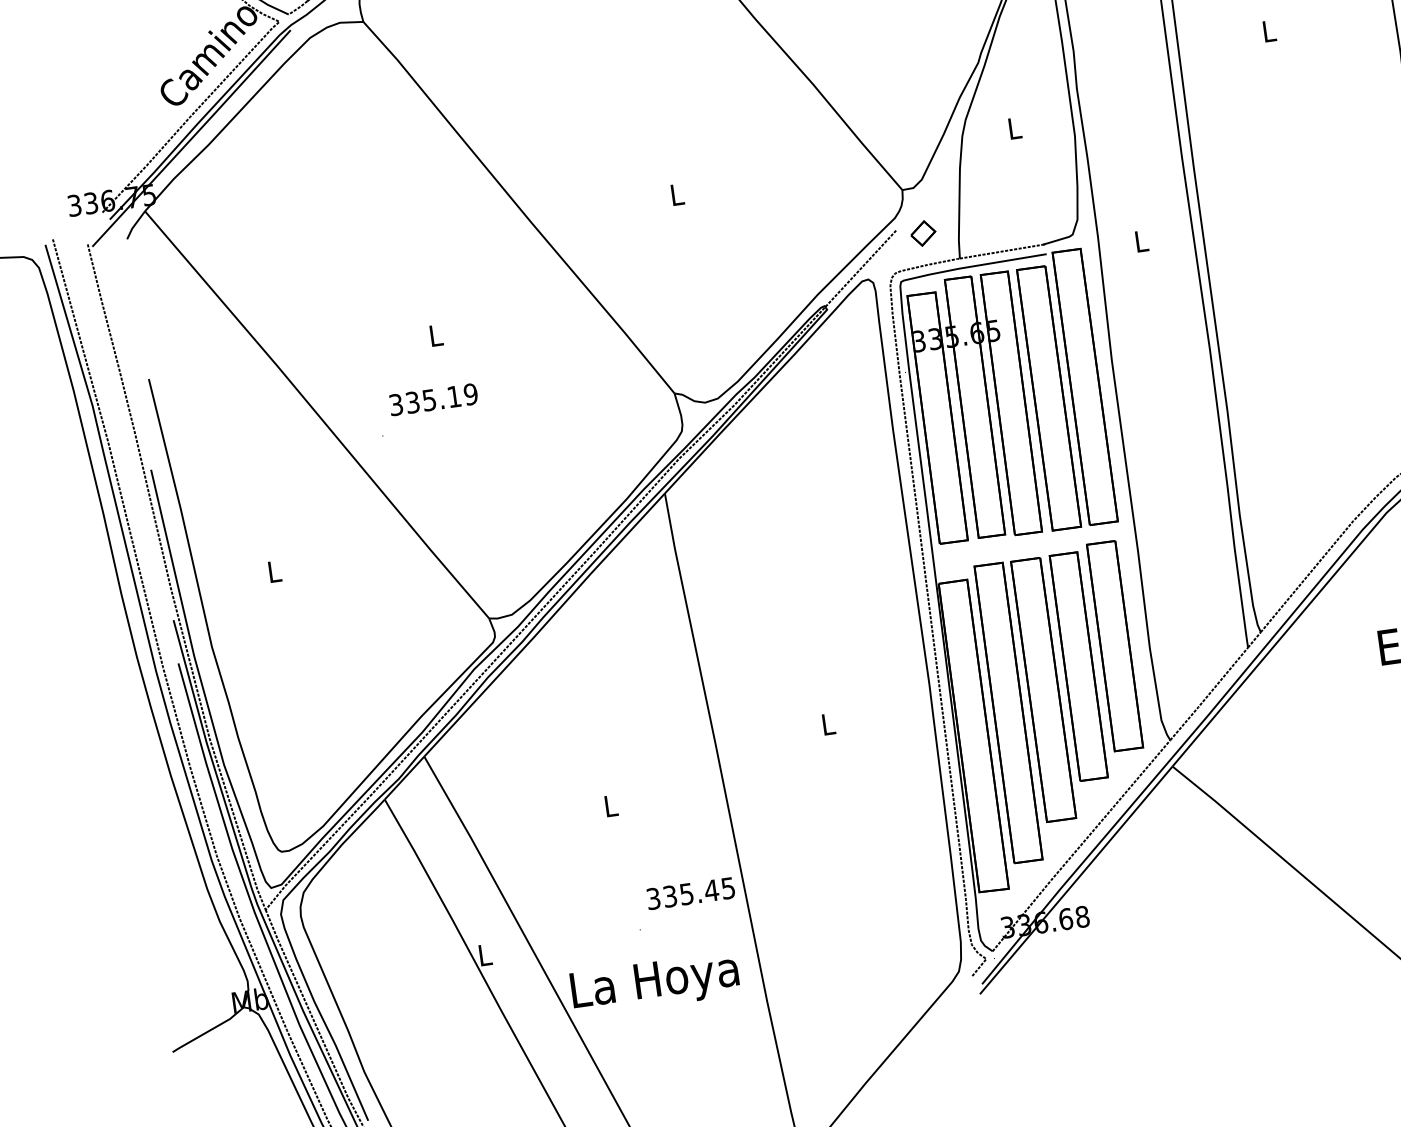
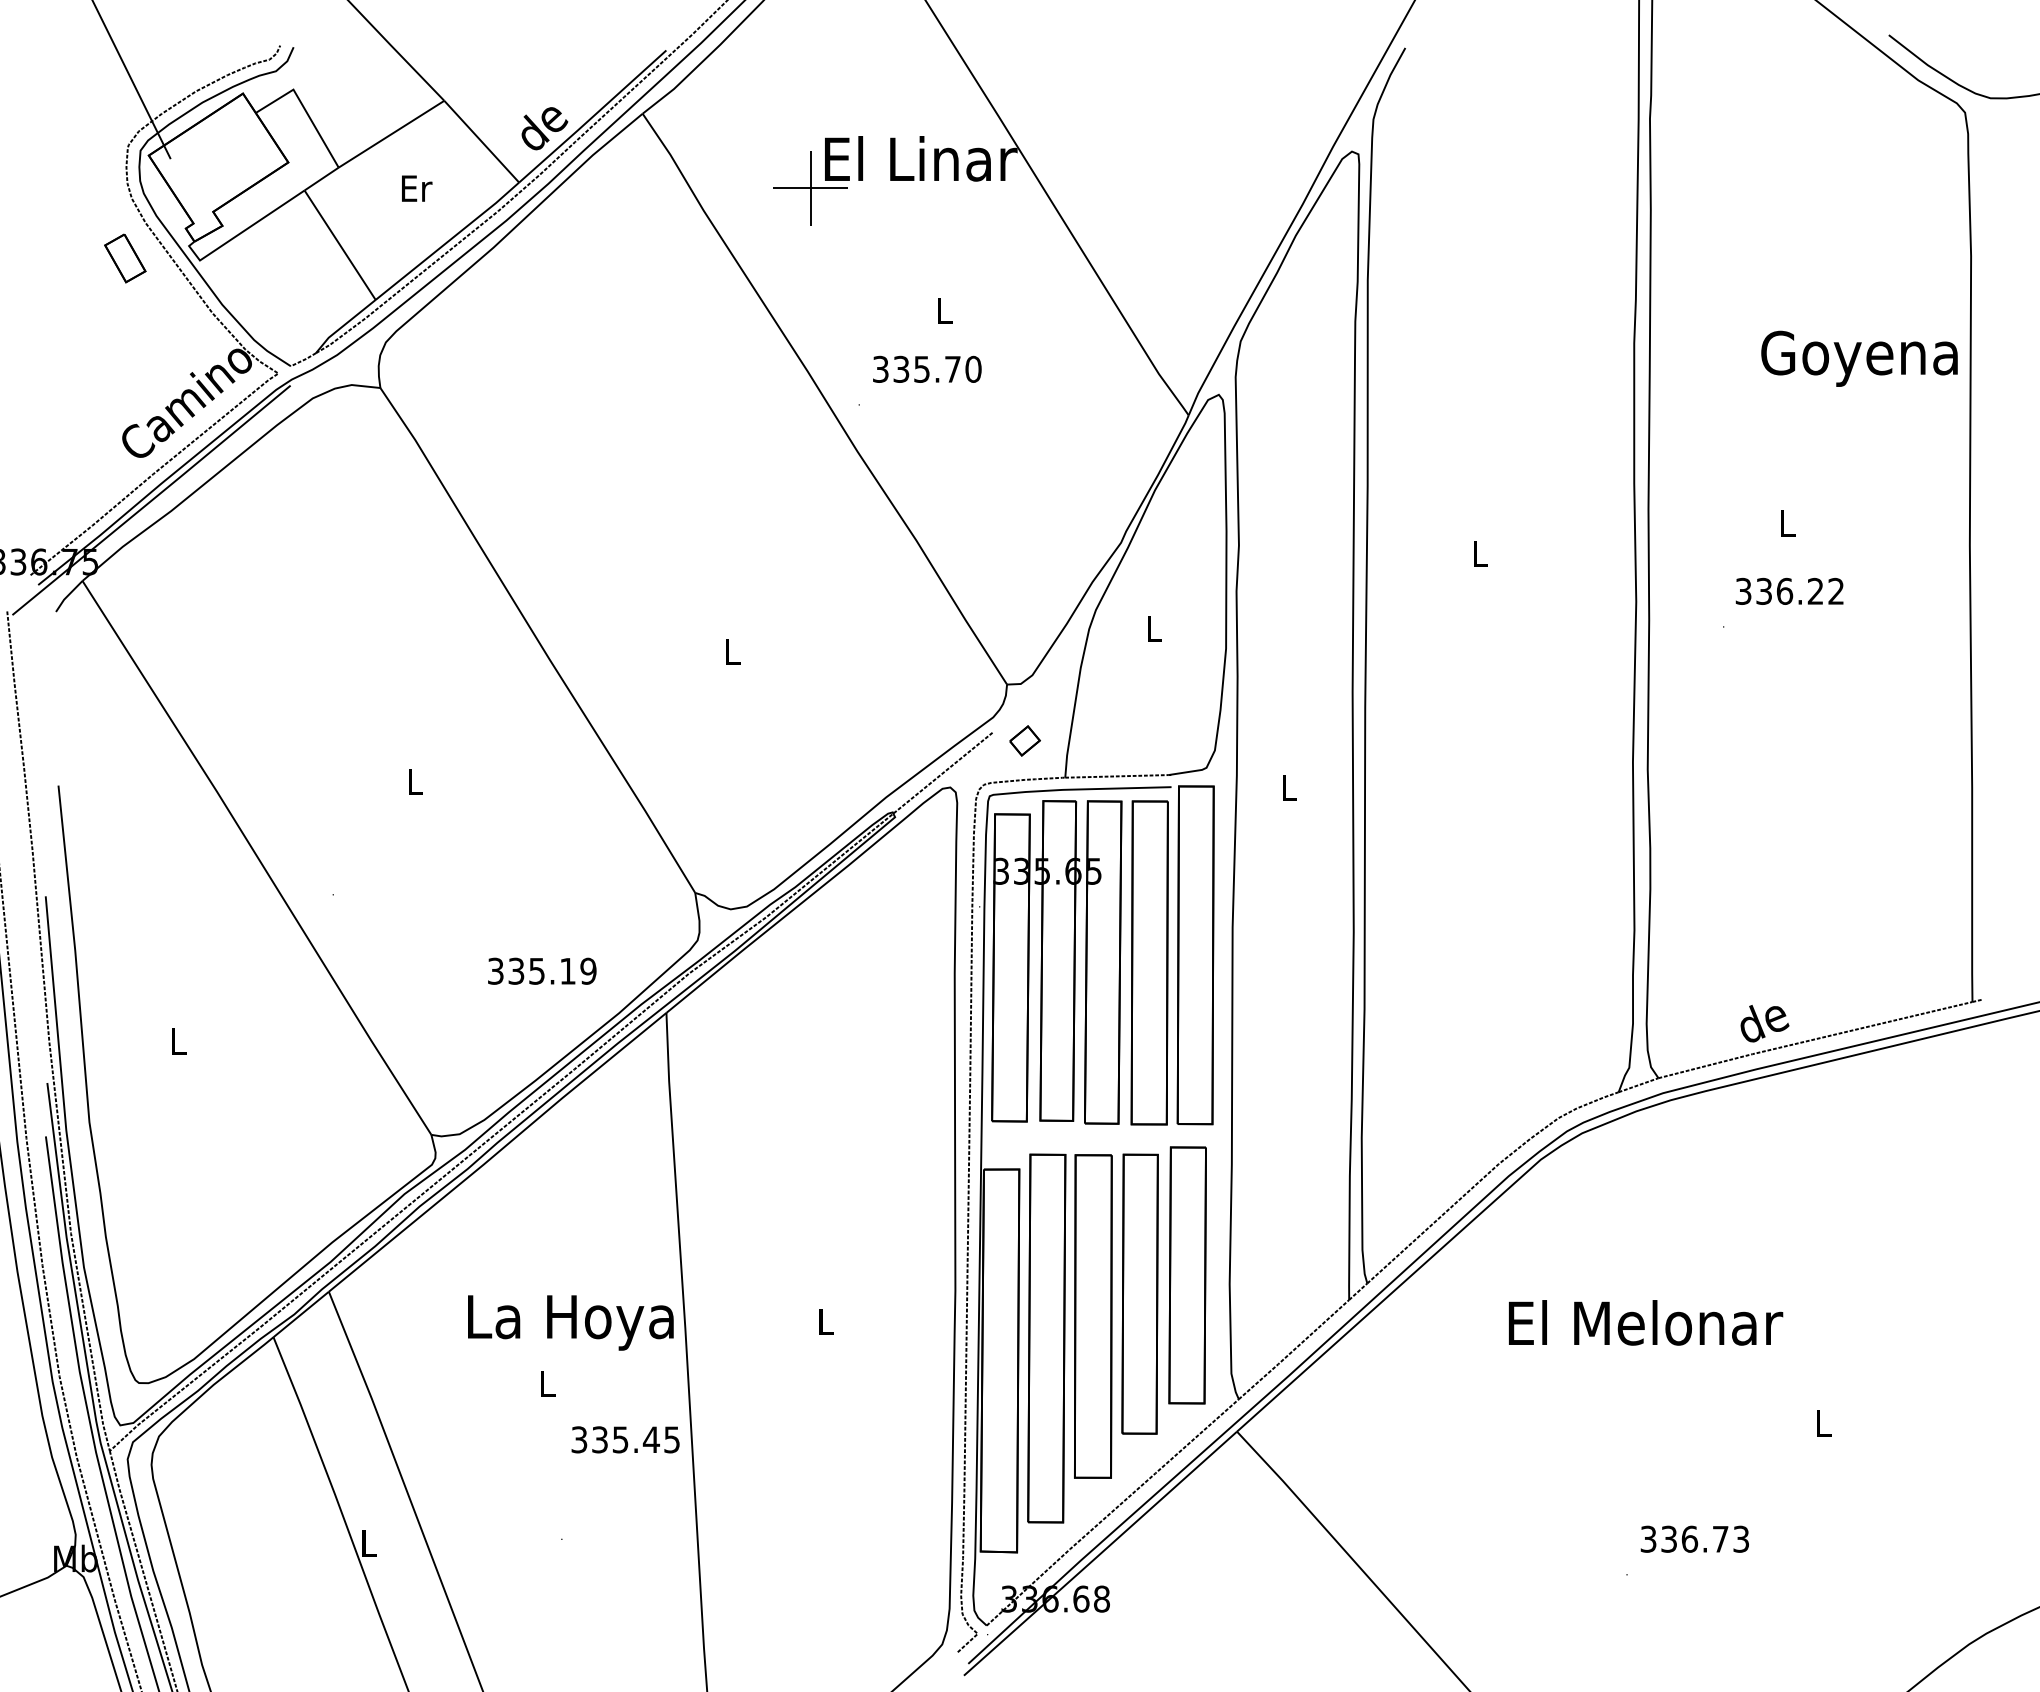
text: (433, 398) -> (542, 970), moved
text: (690, 893) -> (625, 1439), moved
text: (654, 983) -> (570, 1322), moved

